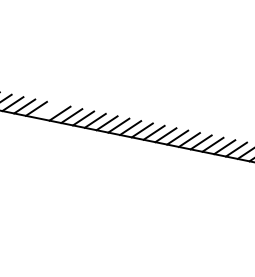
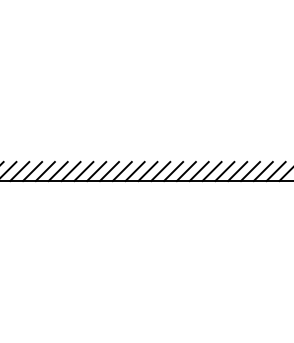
line: (47, 111) -> (44, 171), added

